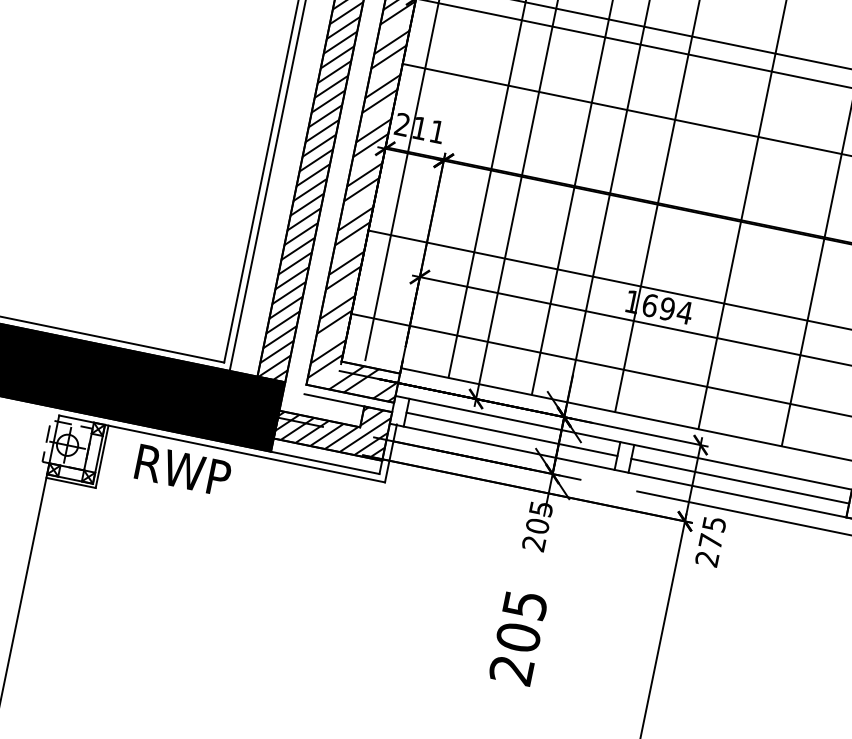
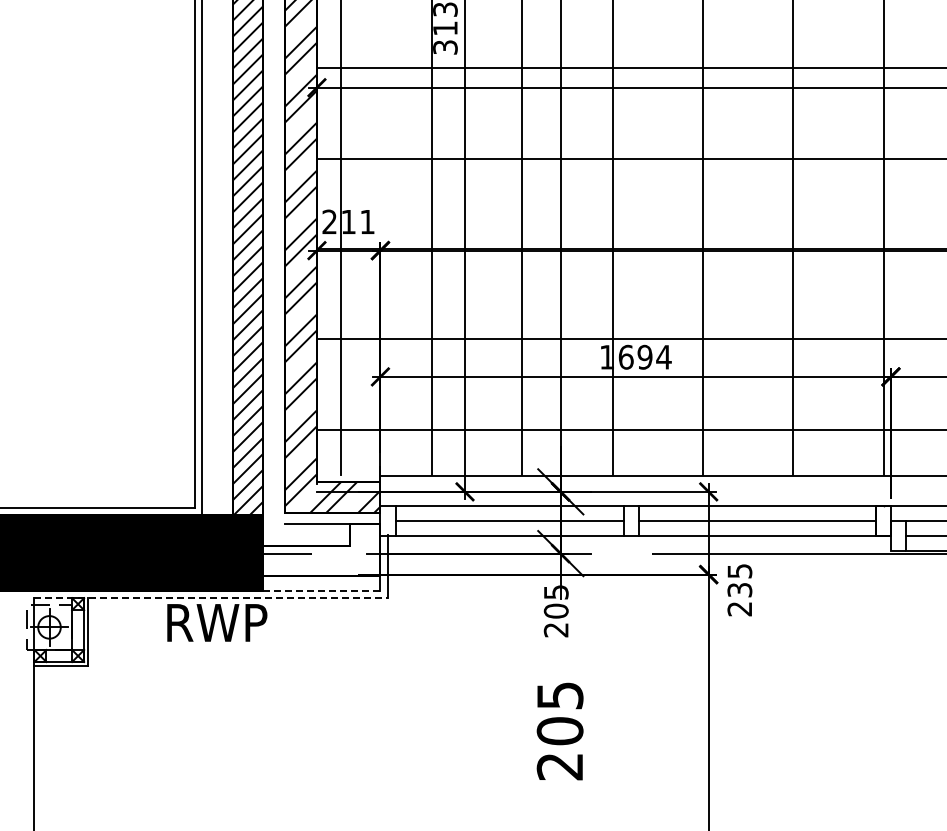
hatch: (332, 424) -> (321, 549), removed
line: (222, 449) -> (211, 598), solid -> dashed
line: (325, 462) -> (321, 590), solid -> dashed
text: (183, 470) -> (217, 622), moved
text: (710, 541) -> (739, 590), 275 -> 235

